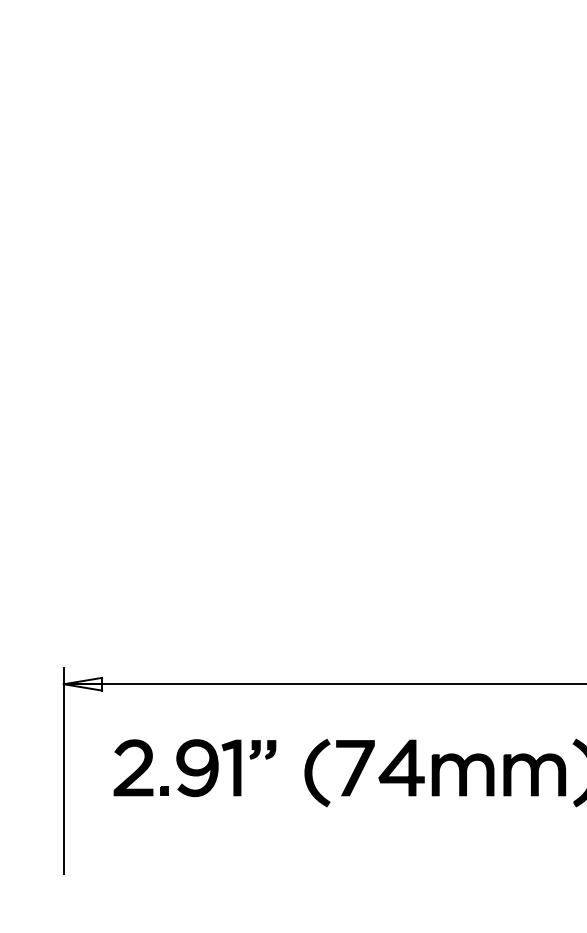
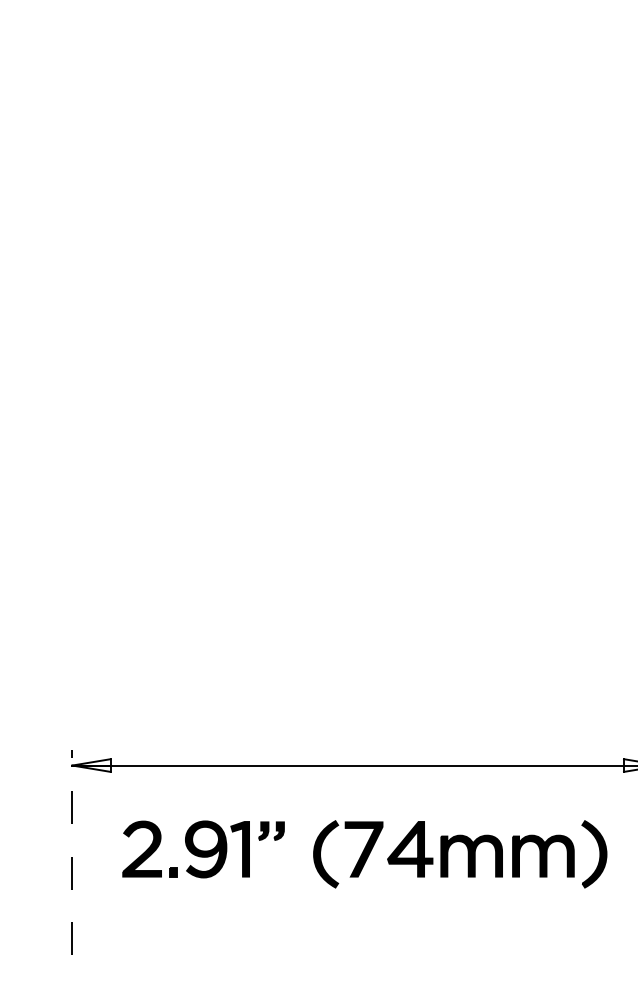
line: (63, 771) -> (72, 852), solid -> dashed

